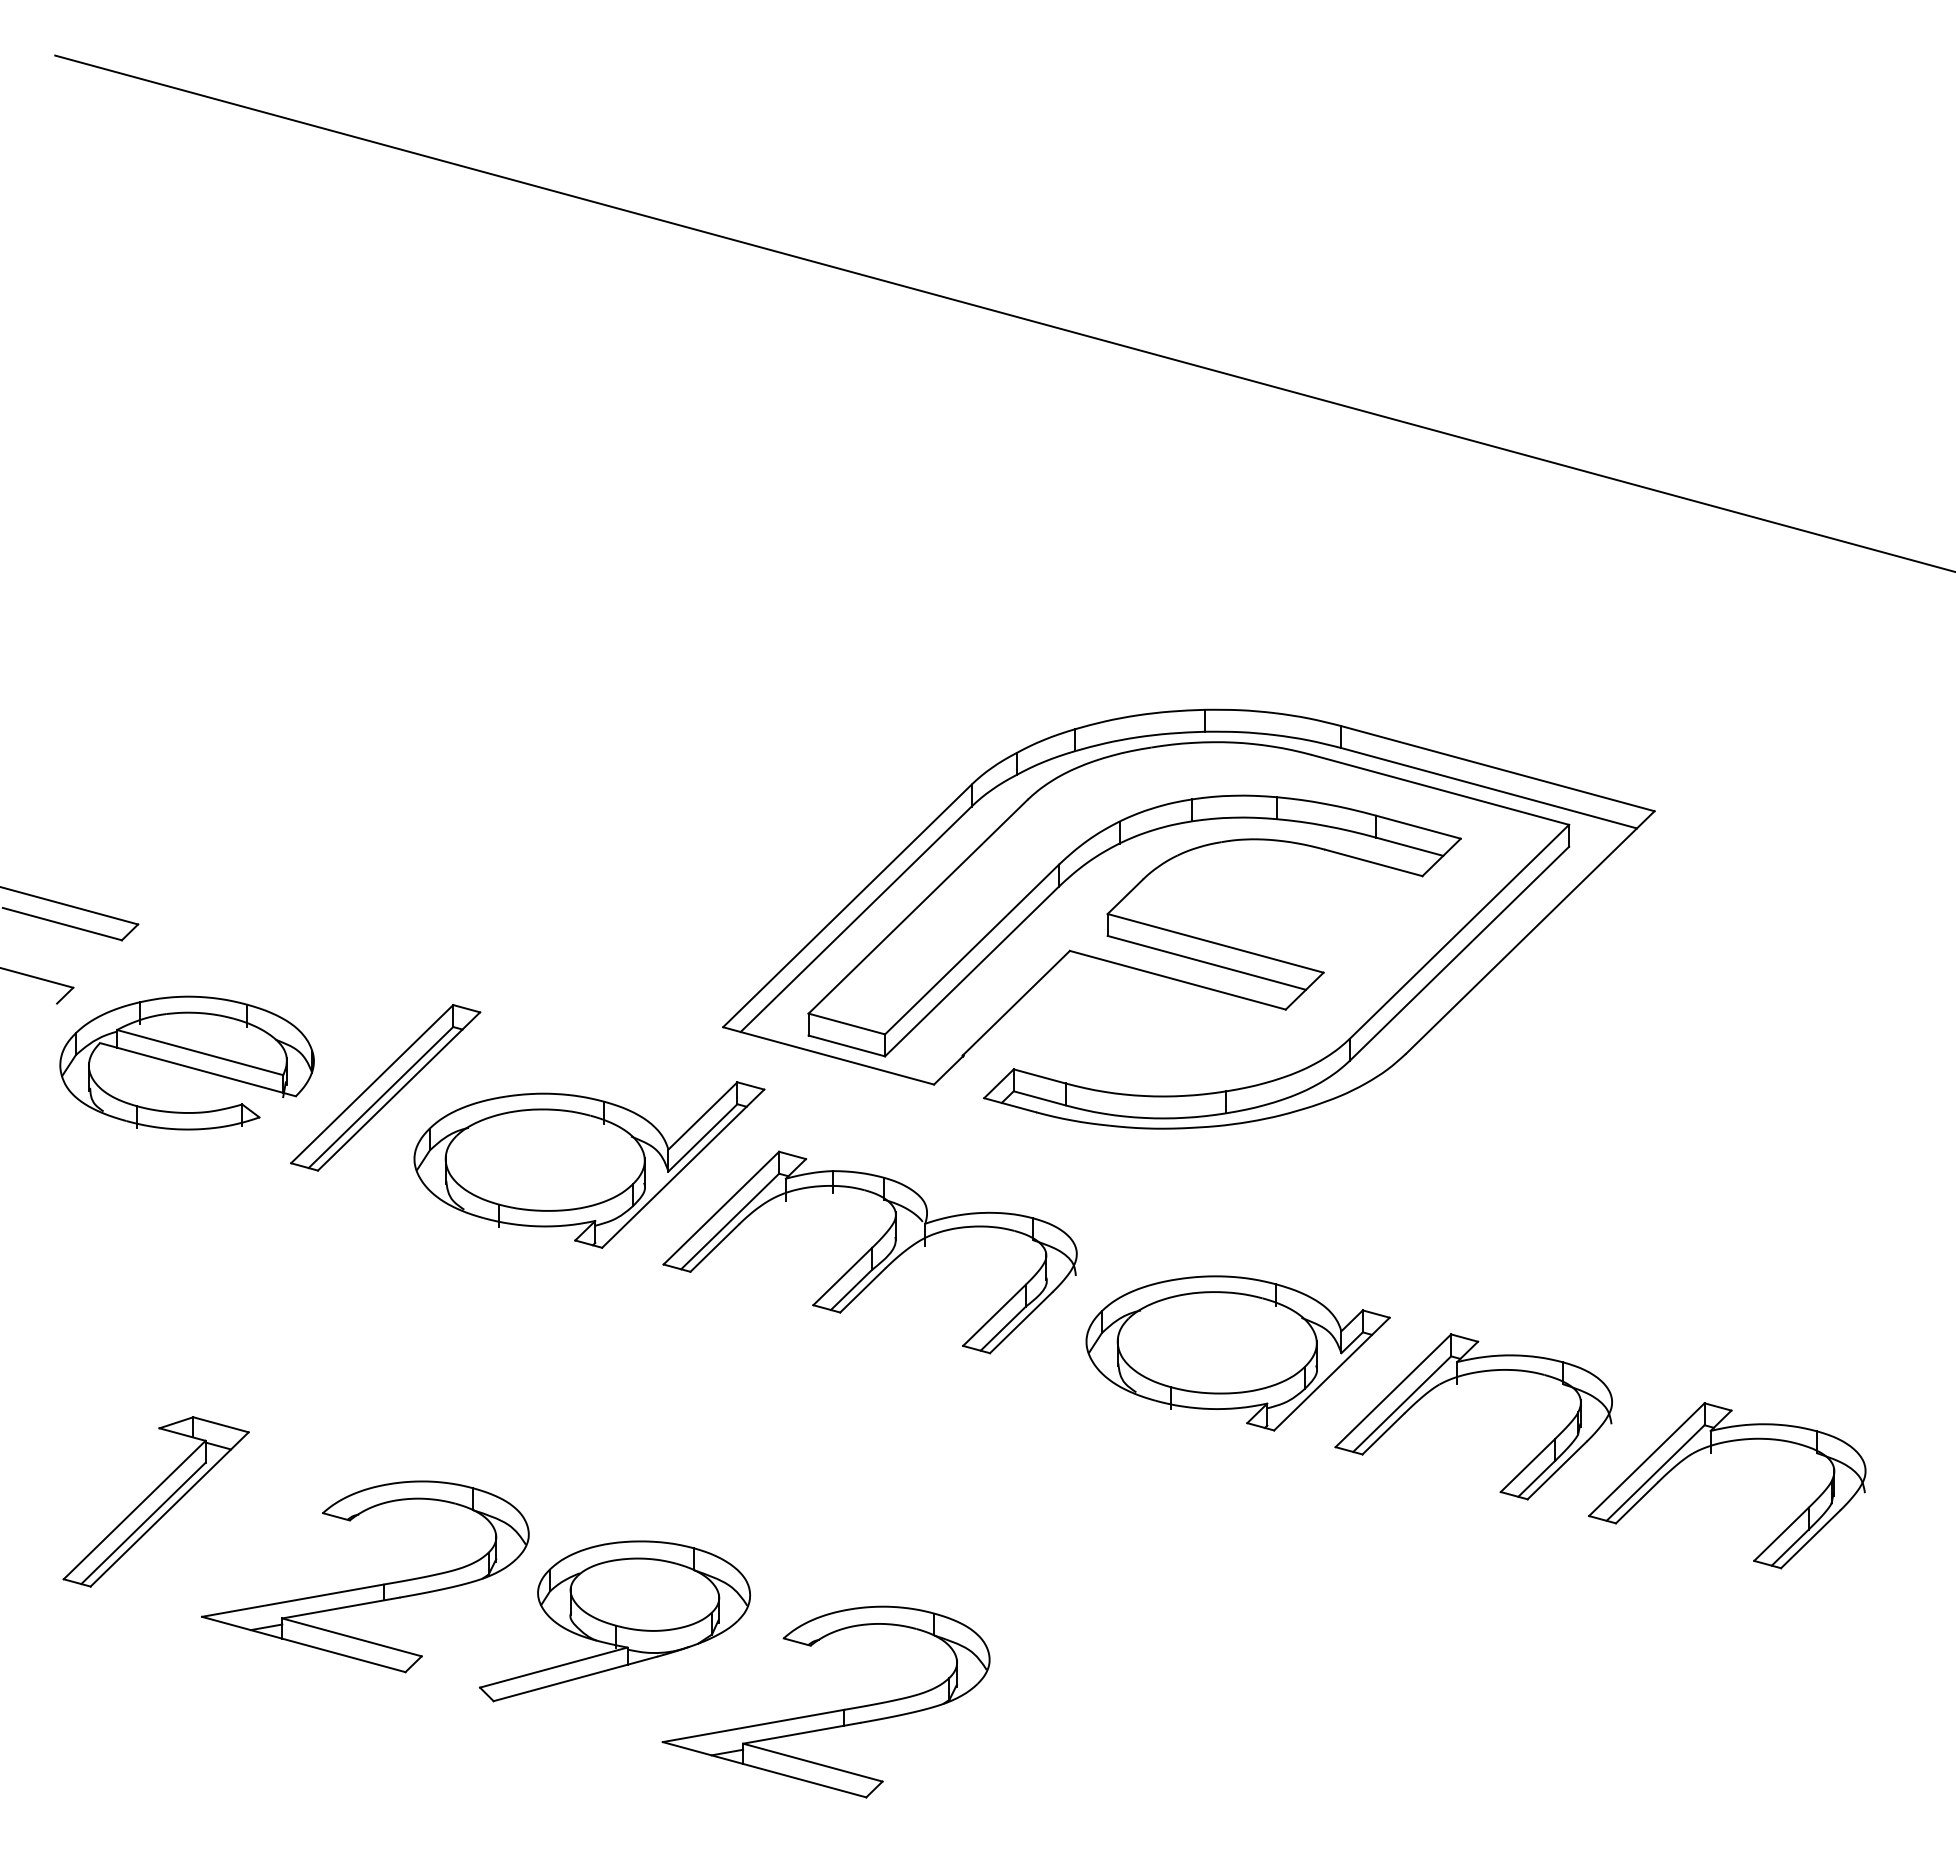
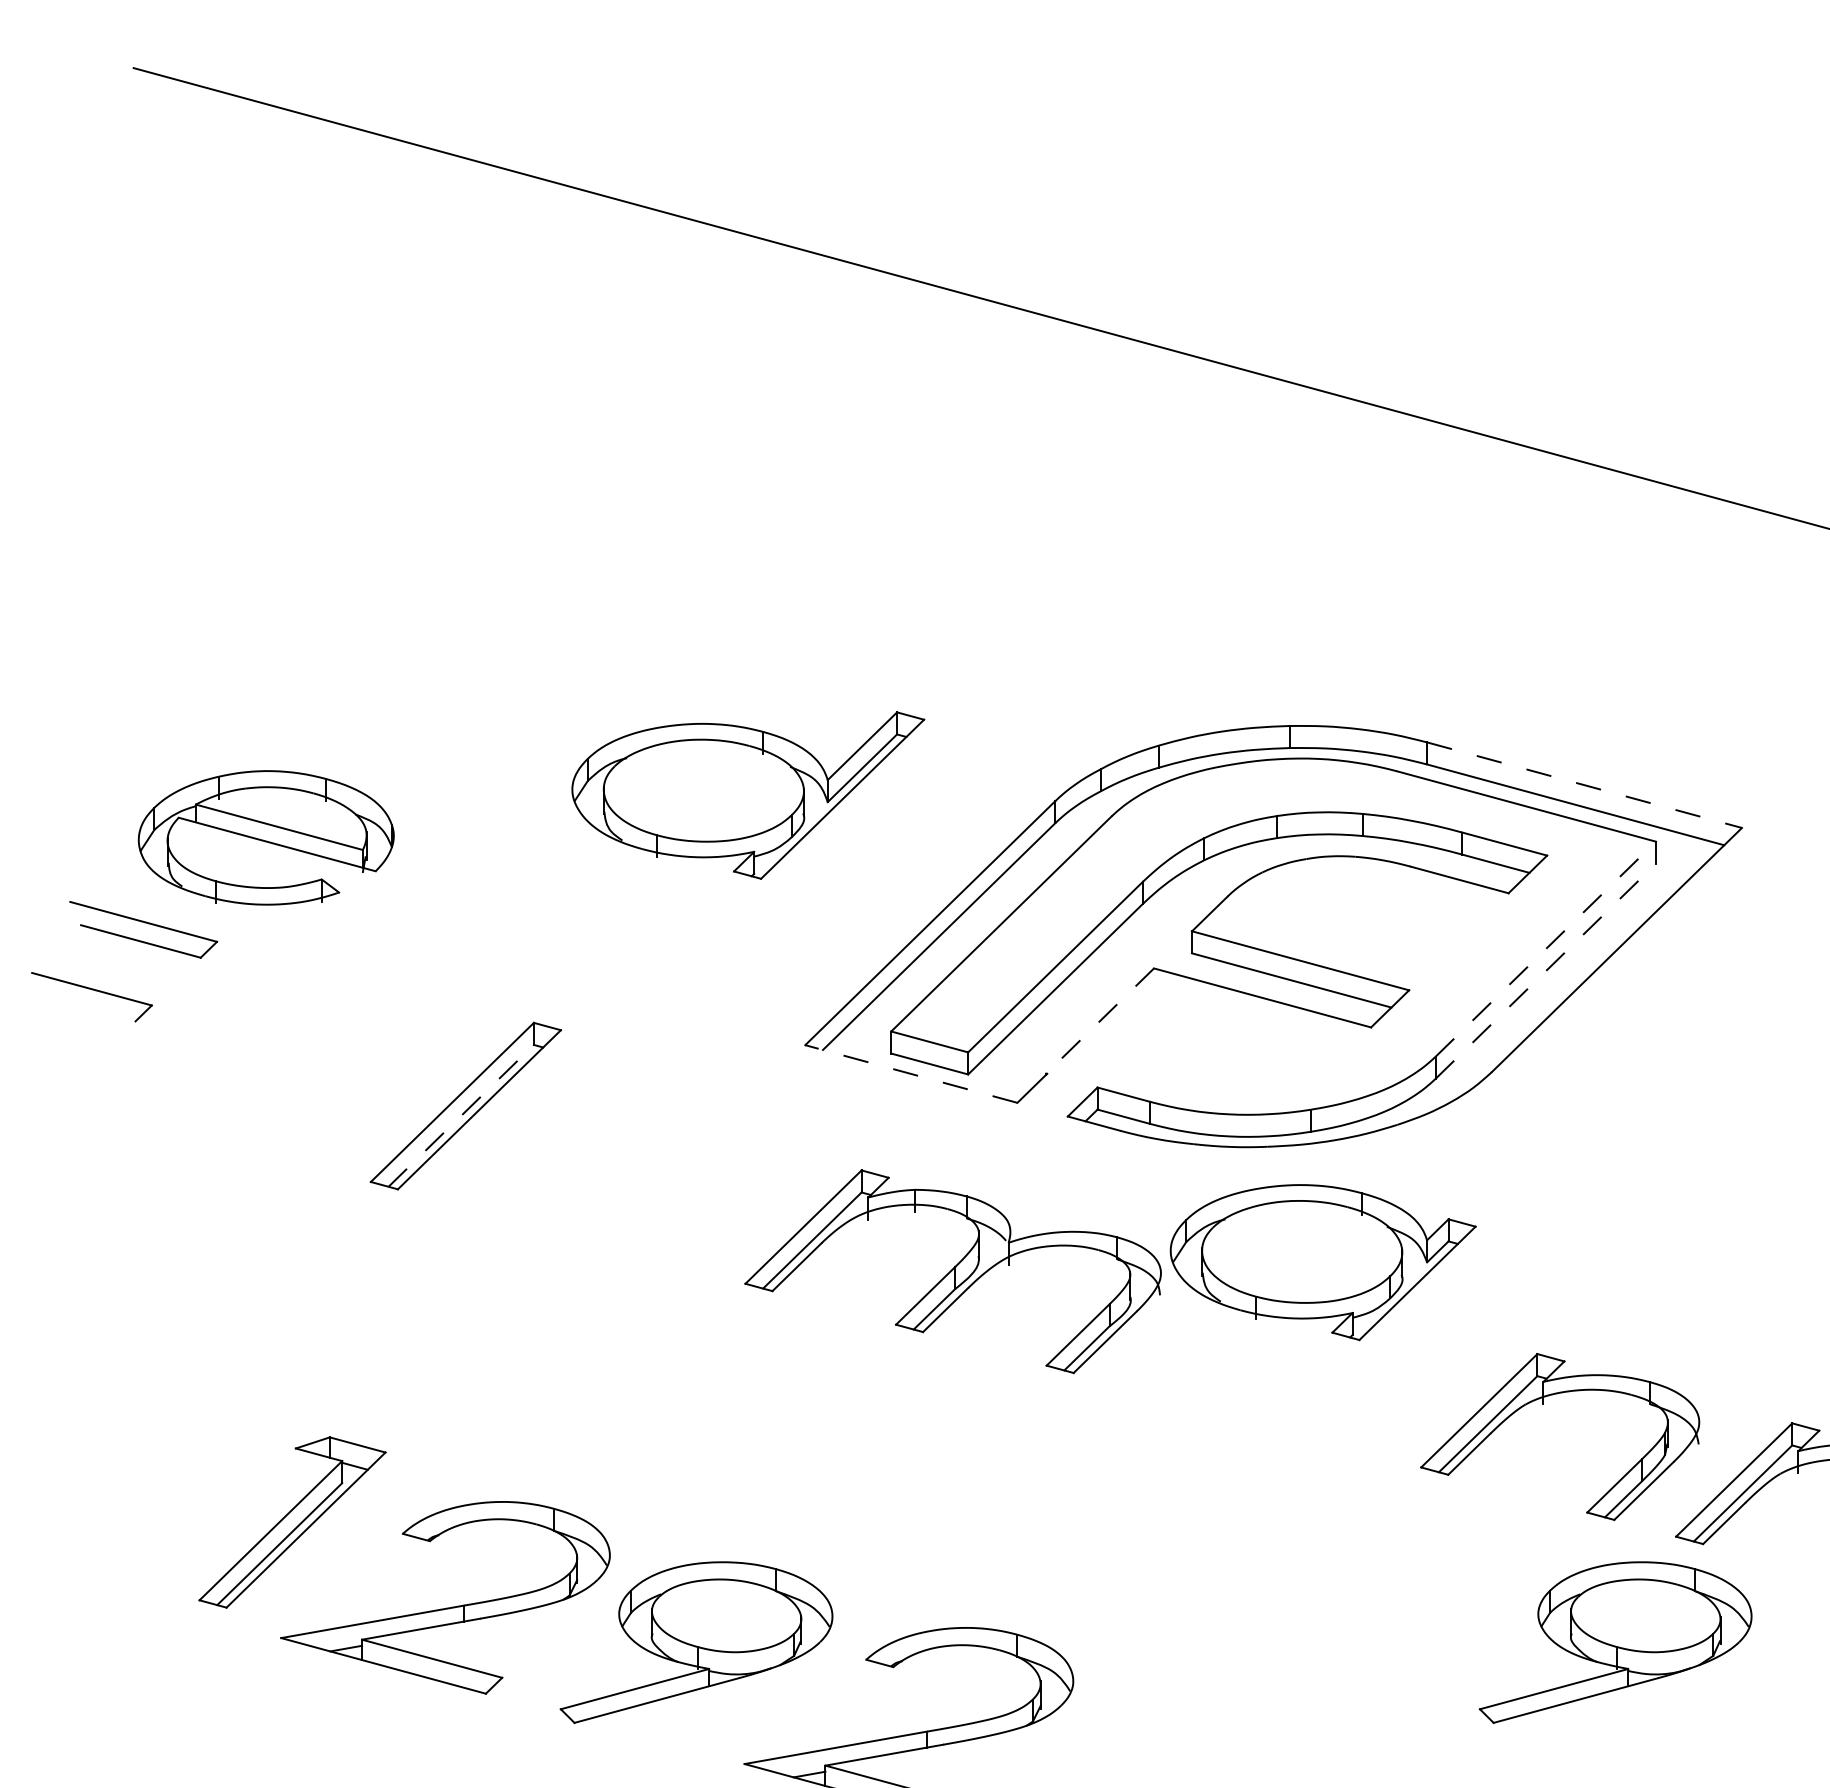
line: (1498, 768) -> (1585, 784), solid -> dashed
line: (1459, 931) -> (1545, 948), solid -> dashed
line: (1459, 953) -> (1545, 971), solid -> dashed
line: (1016, 1003) -> (1100, 1021), solid -> dashed
line: (828, 1055) -> (911, 1073), solid -> dashed
part: (186, 1062) -> (265, 837), moved
line: (380, 1097) -> (460, 1115), solid -> dashed
part: (589, 1164) -> (748, 795), moved
part: (1237, 1353) -> (1322, 1262), moved
part: (155, 1501) -> (291, 1522), moved
part: (1528, 1621) -> (1615, 1642), added

